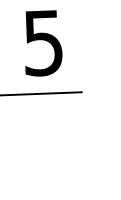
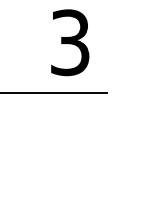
text: (43, 42) -> (70, 42), 5 -> 3

